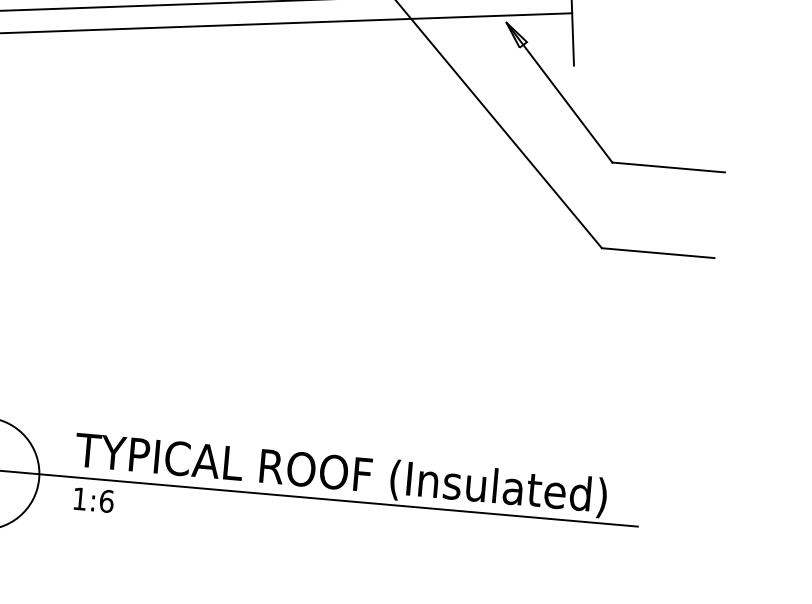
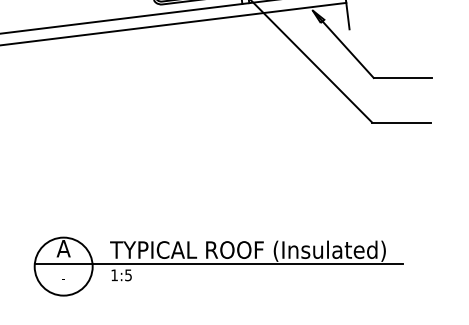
text: (106, 501) -> (128, 275), 1:6 -> 1:5

